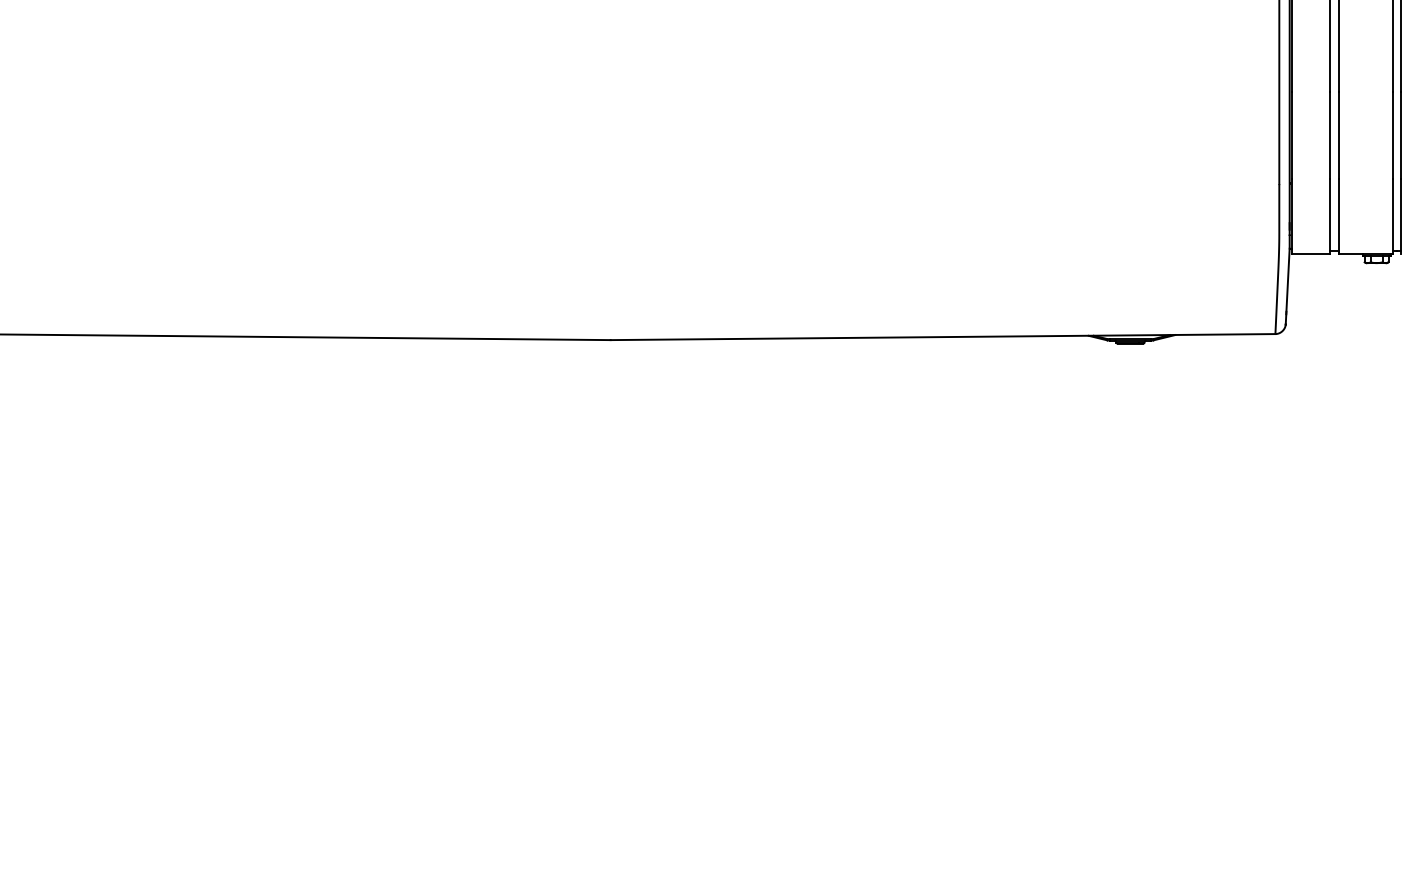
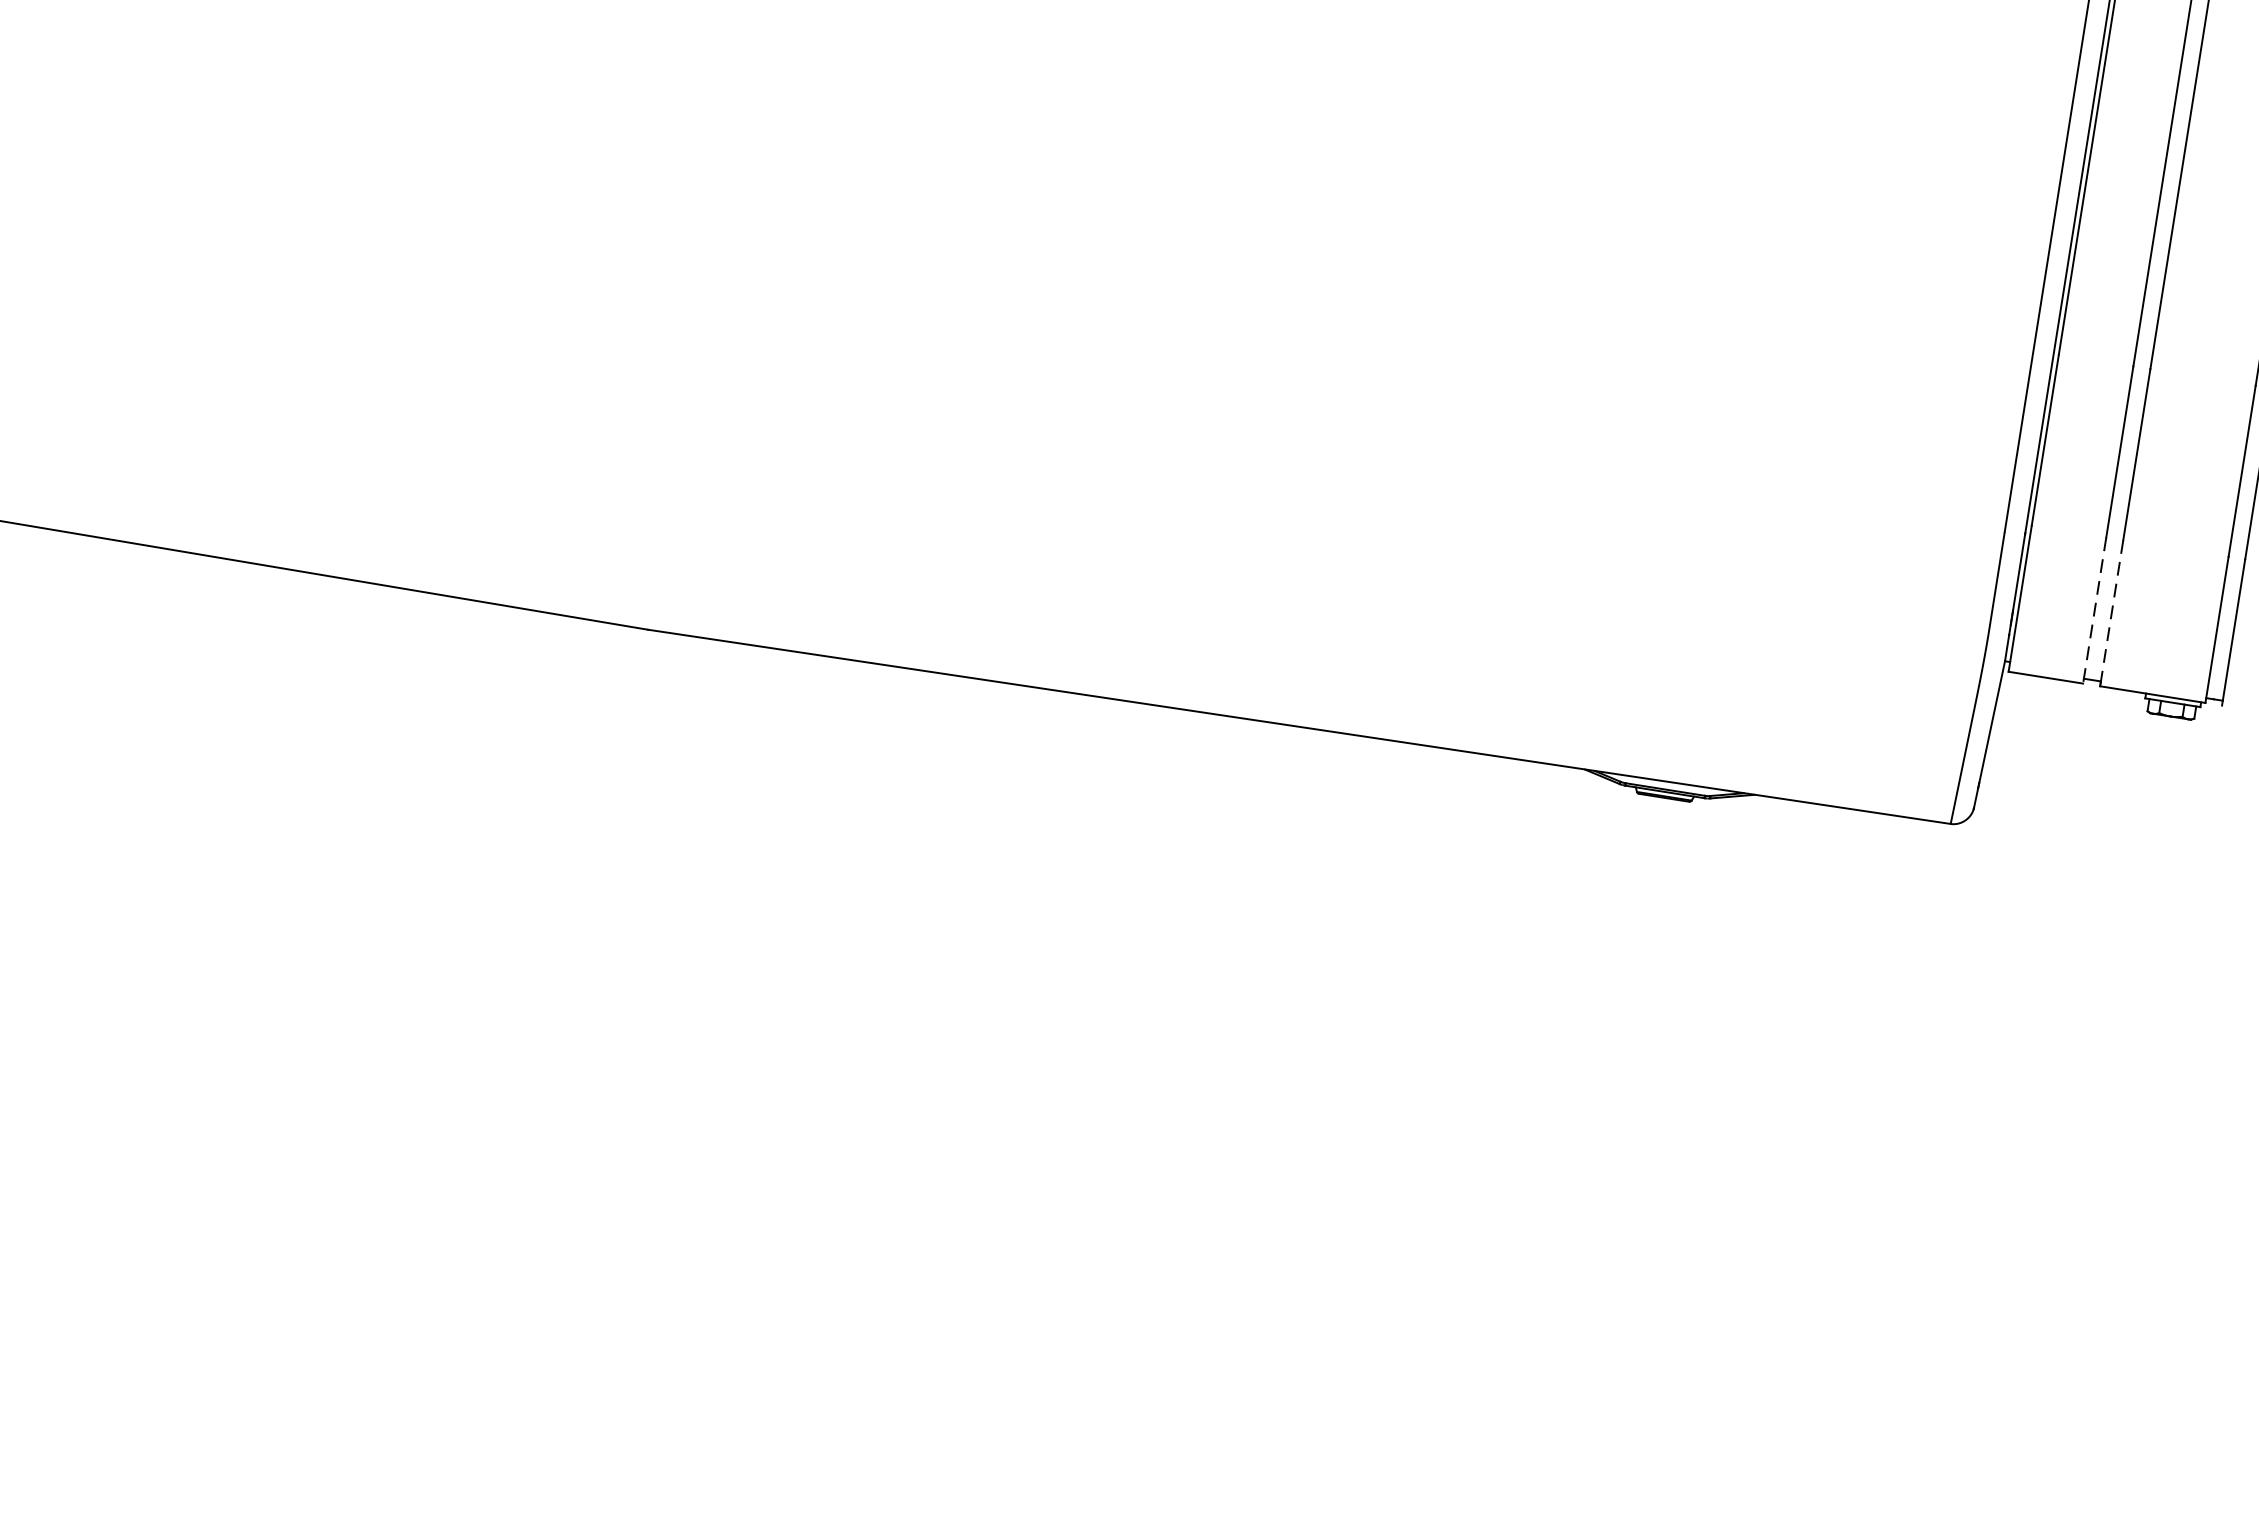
line: (1330, 216) -> (2094, 610), solid -> dashed
line: (1339, 216) -> (2112, 613), solid -> dashed

